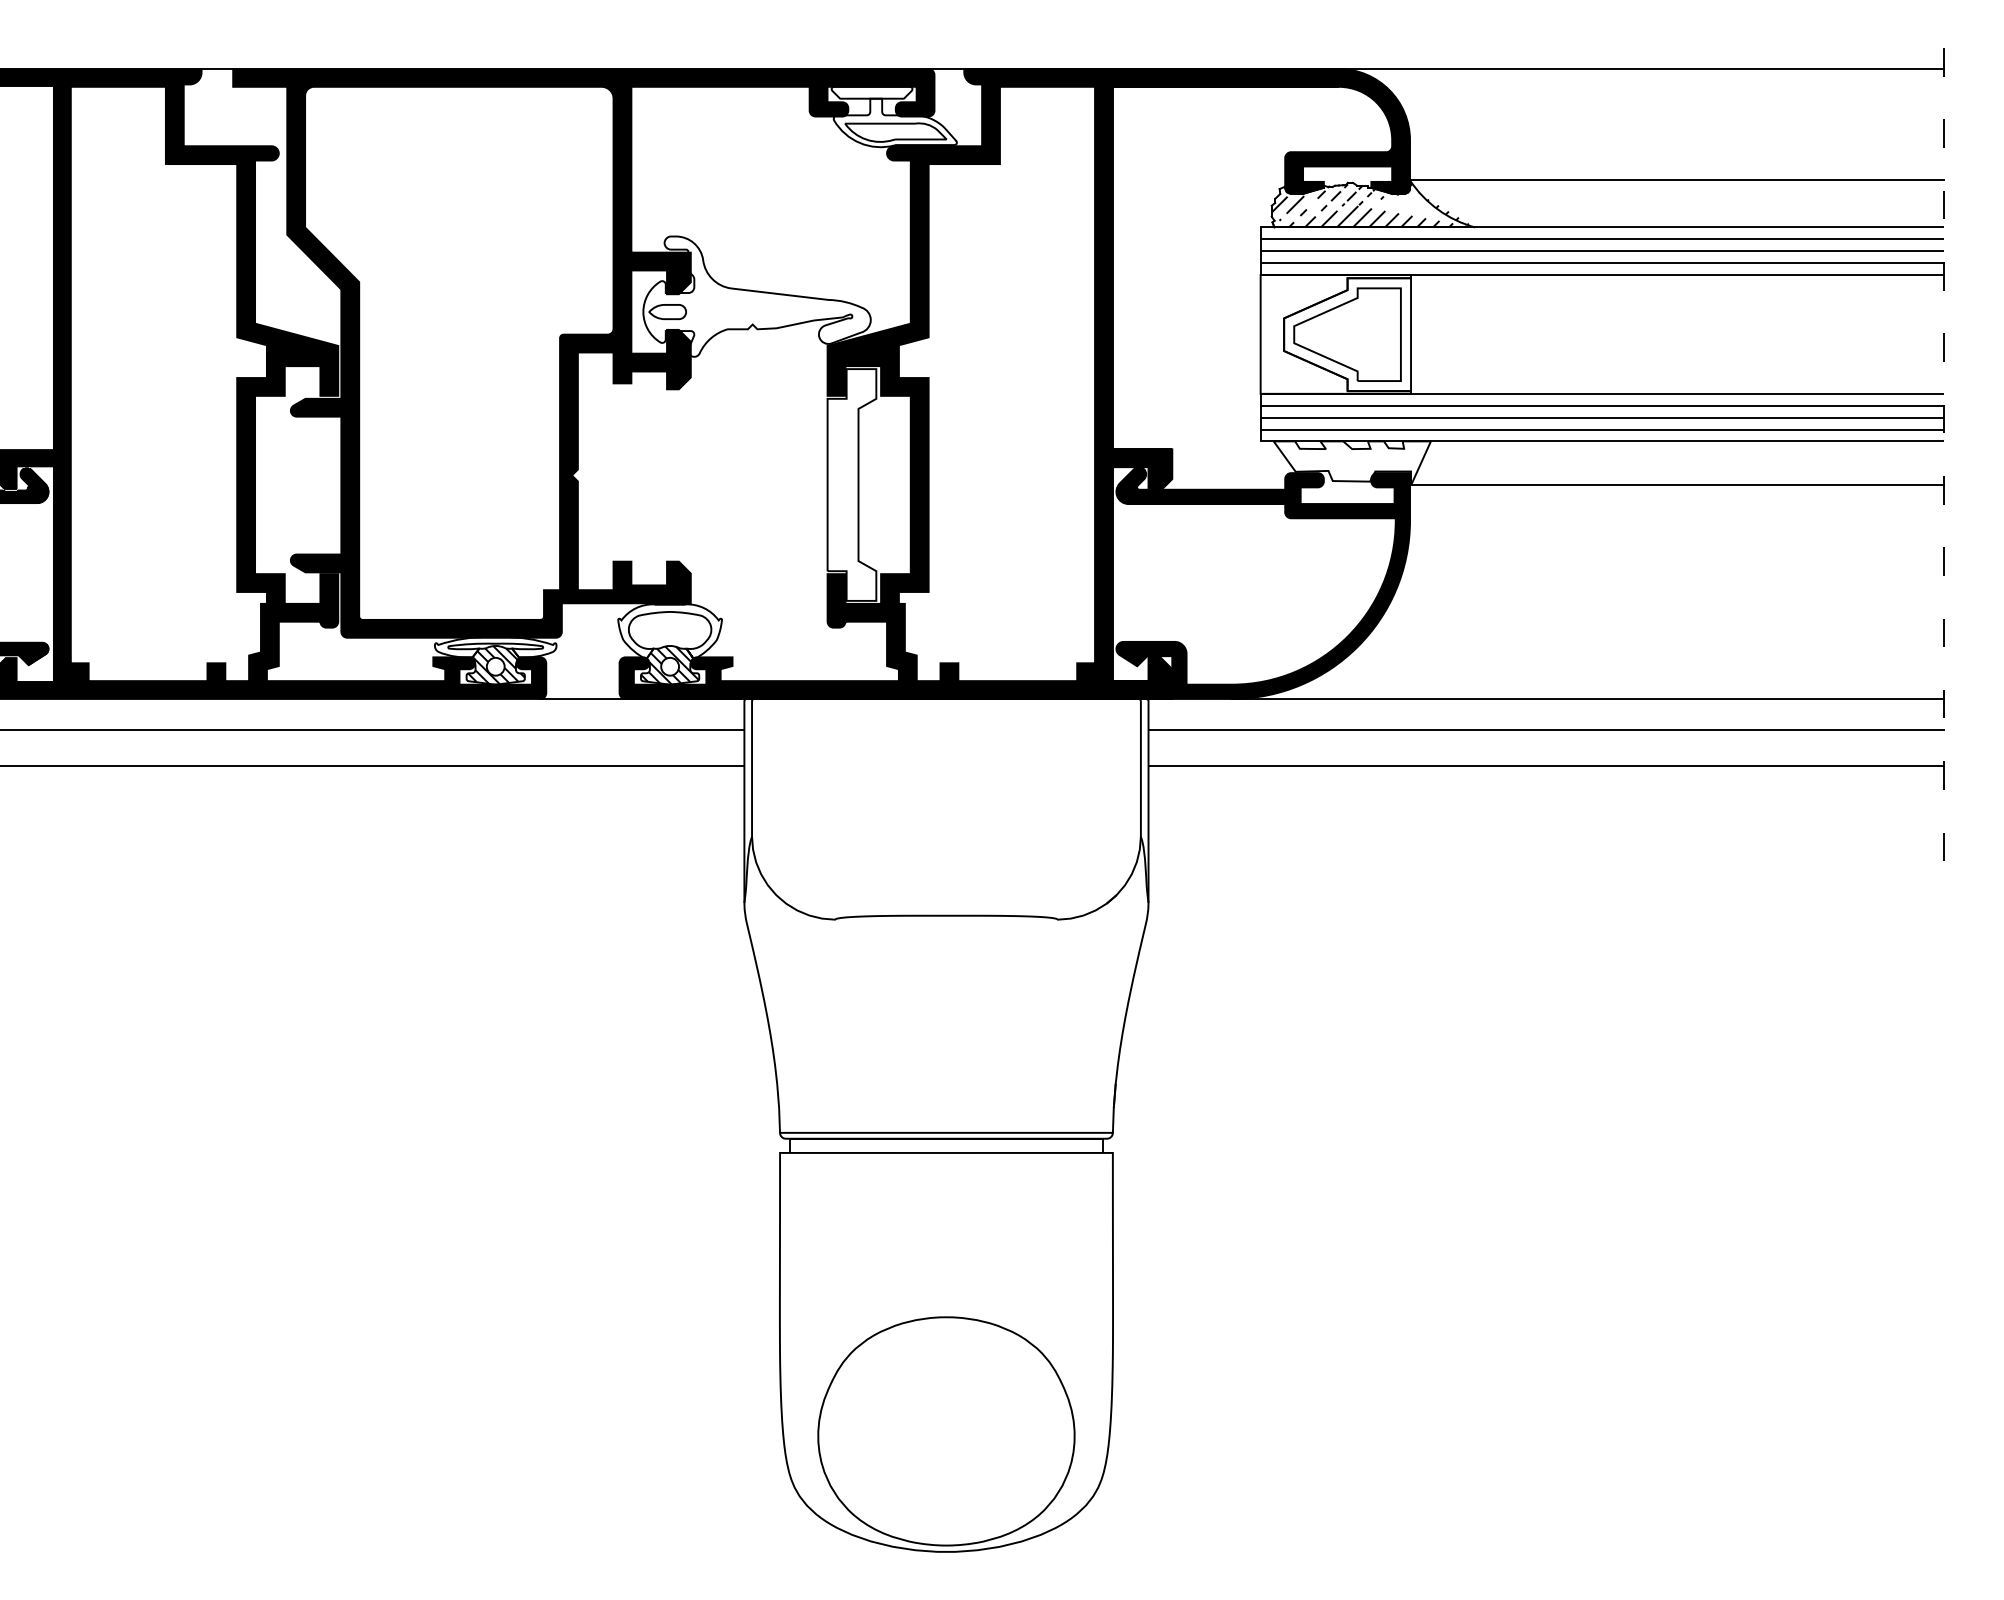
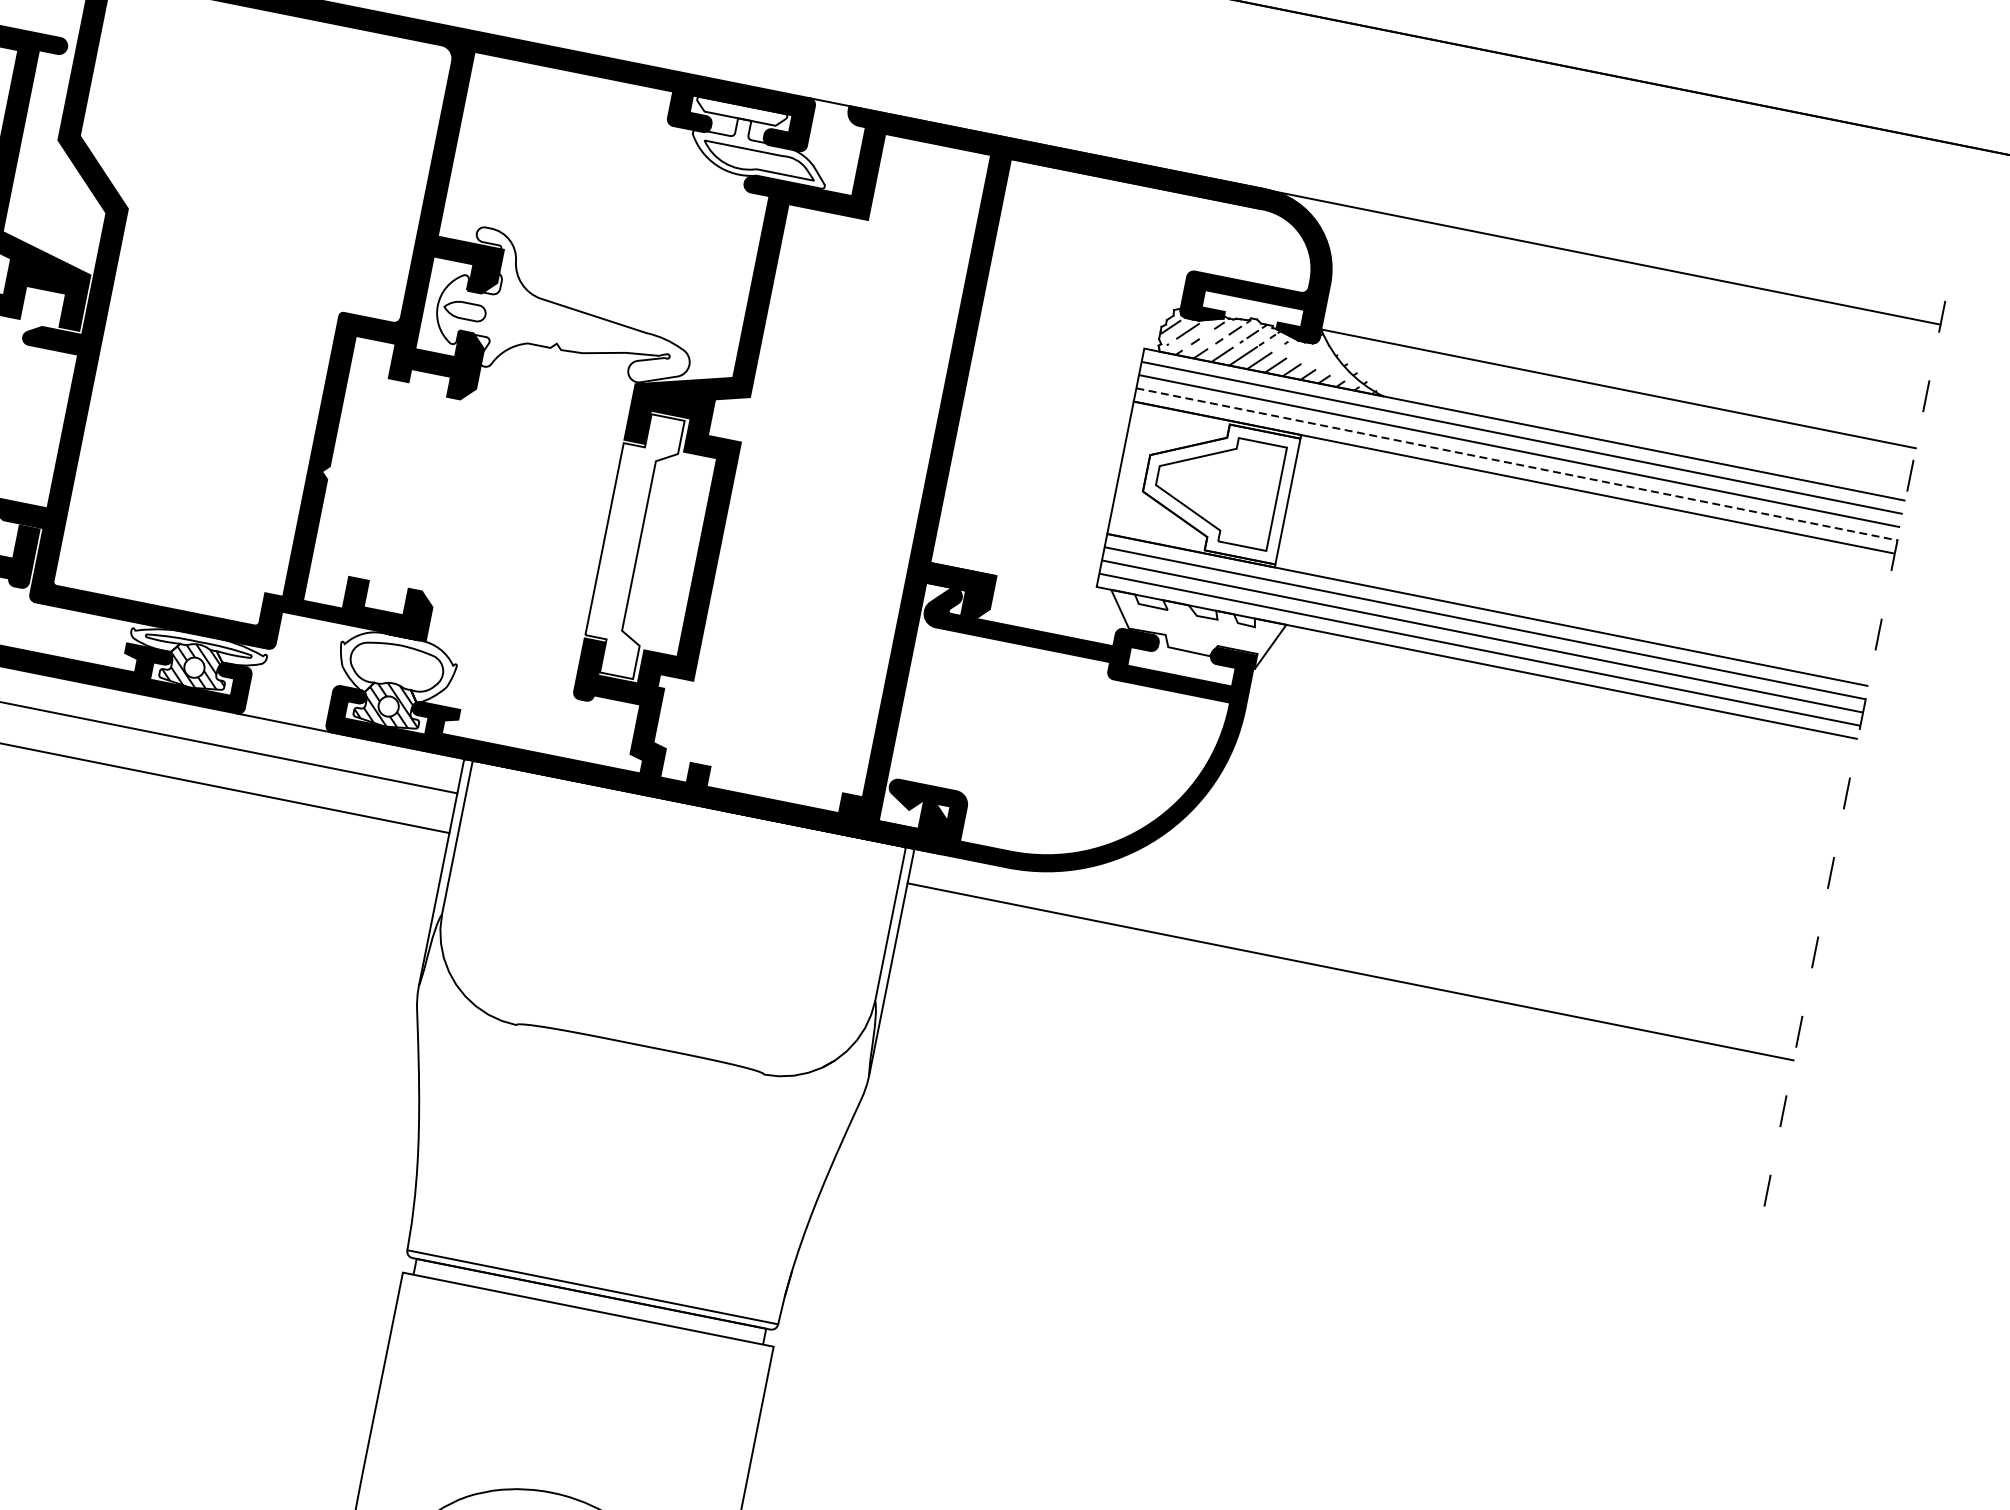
line: (1602, 263) -> (1517, 464), solid -> dashed
line: (1677, 485) -> (1551, 728), removed
line: (1587, 698) -> (1403, 946), removed
line: (1545, 765) -> (1341, 1011), removed

